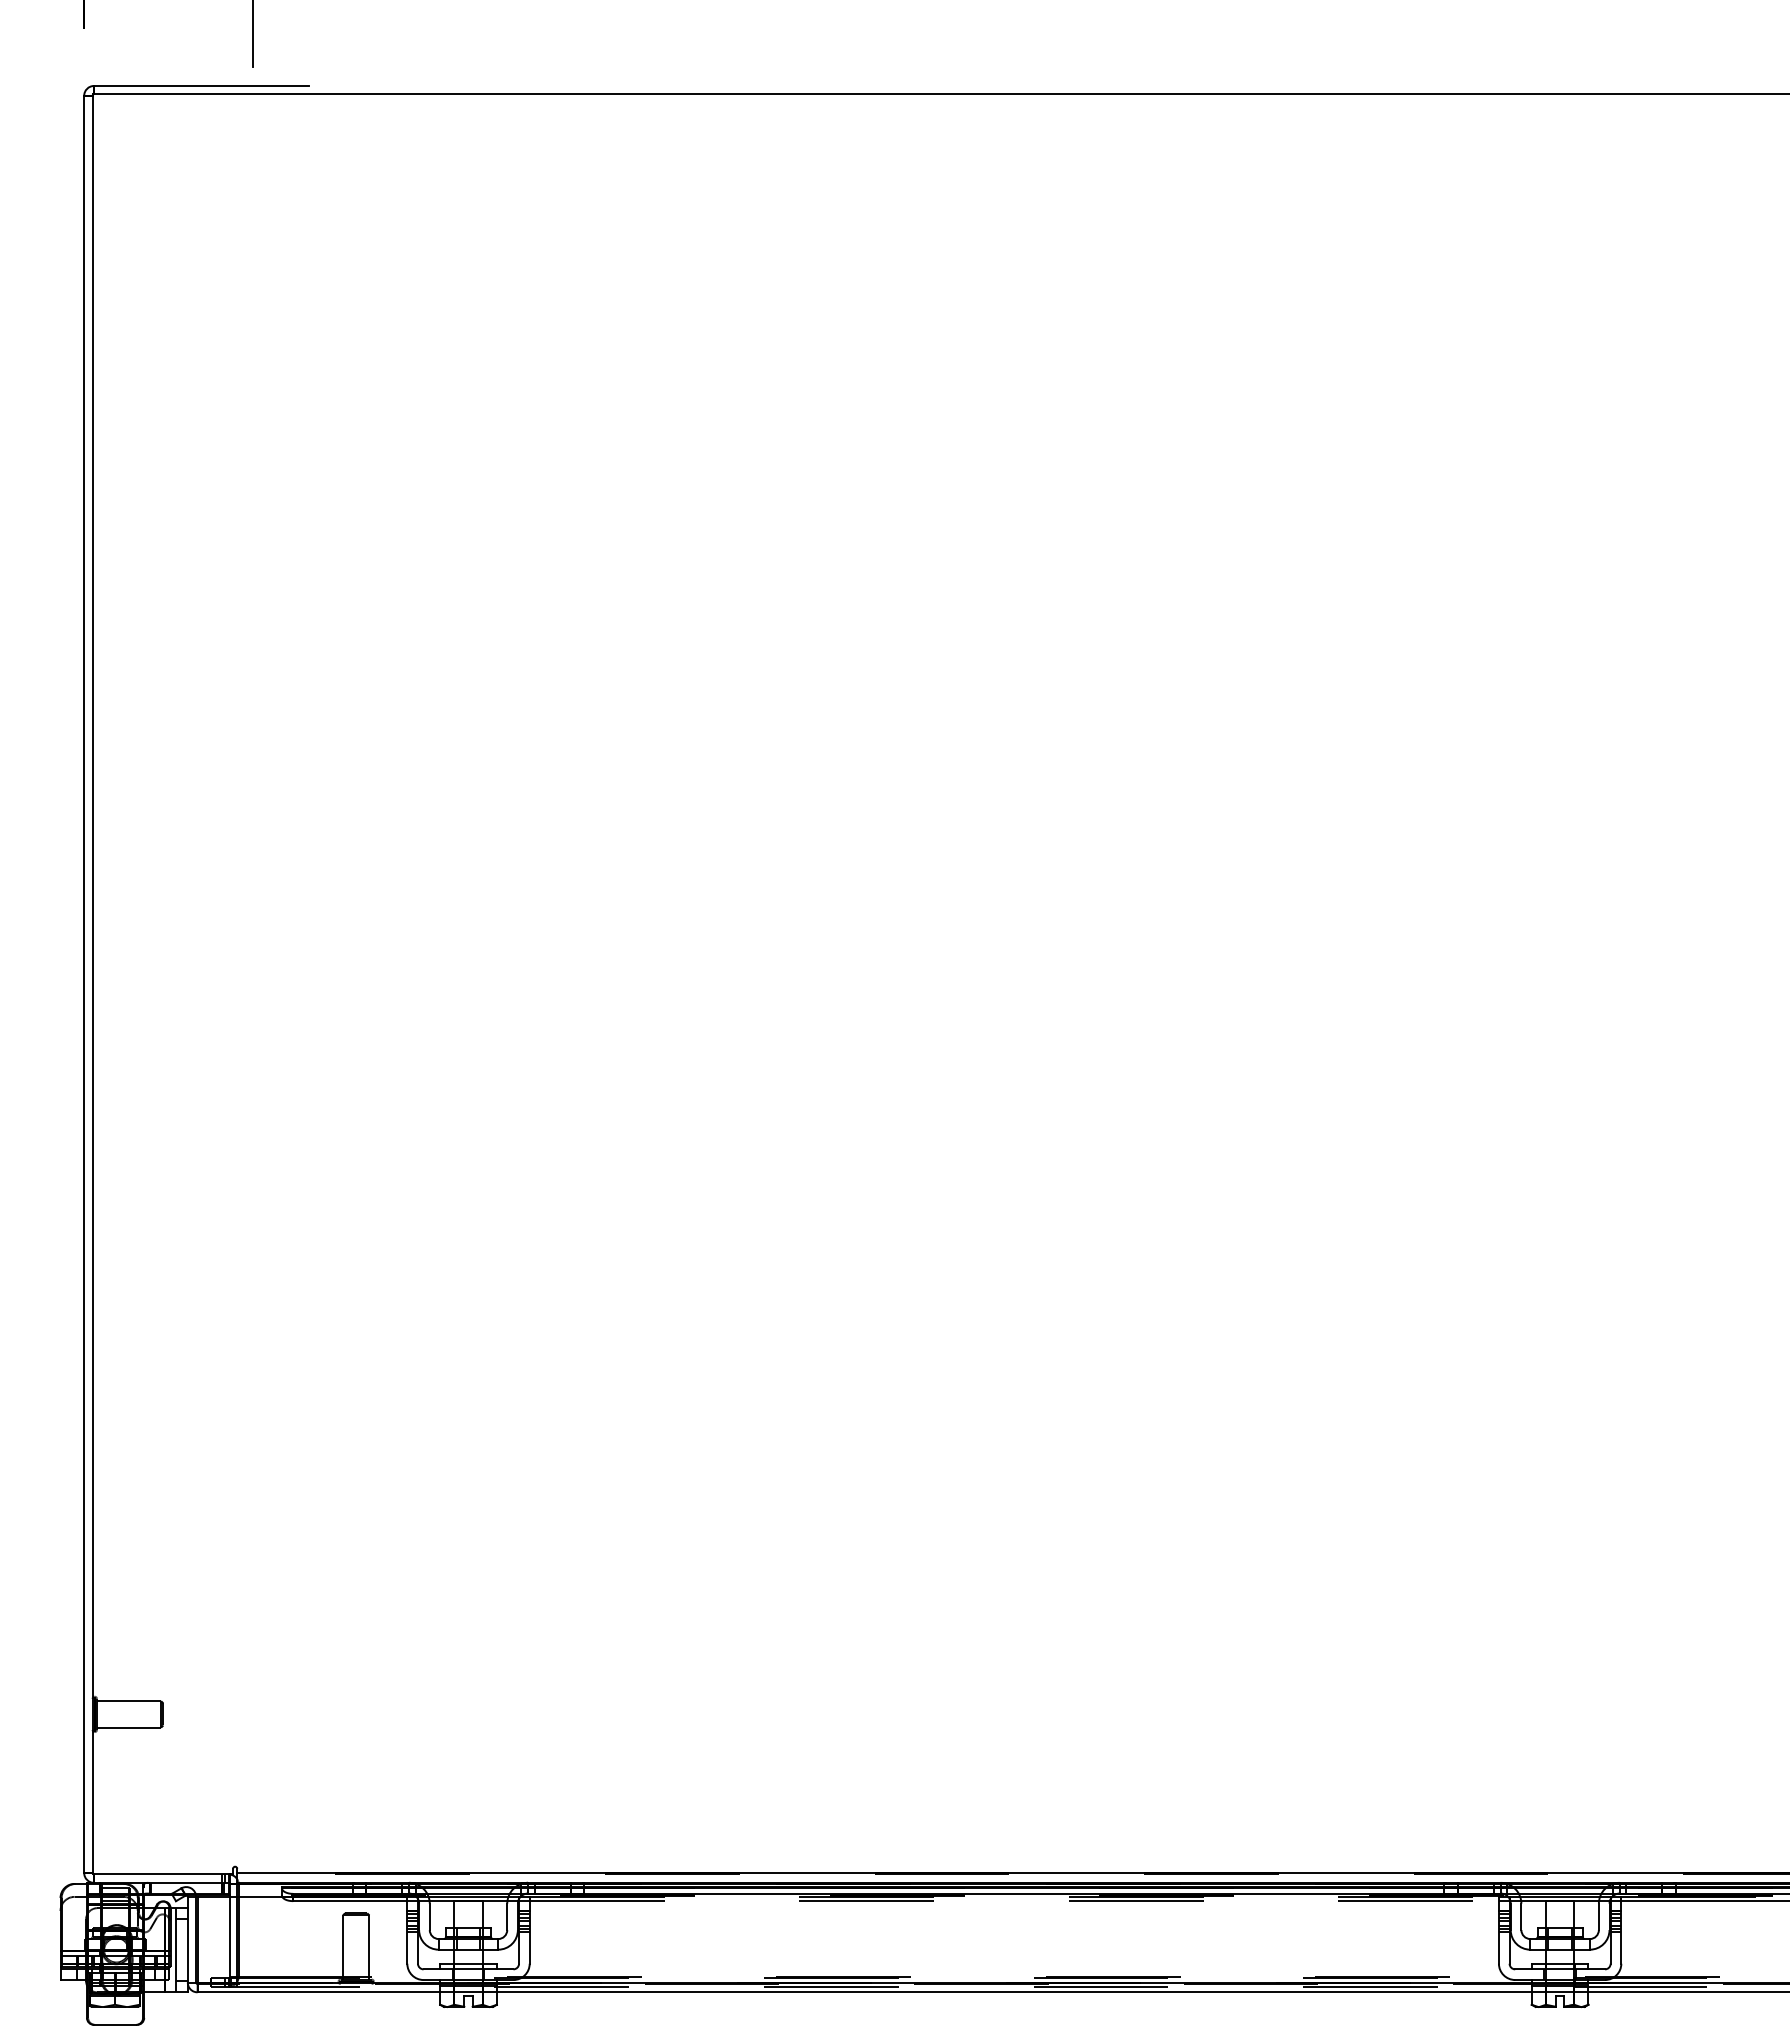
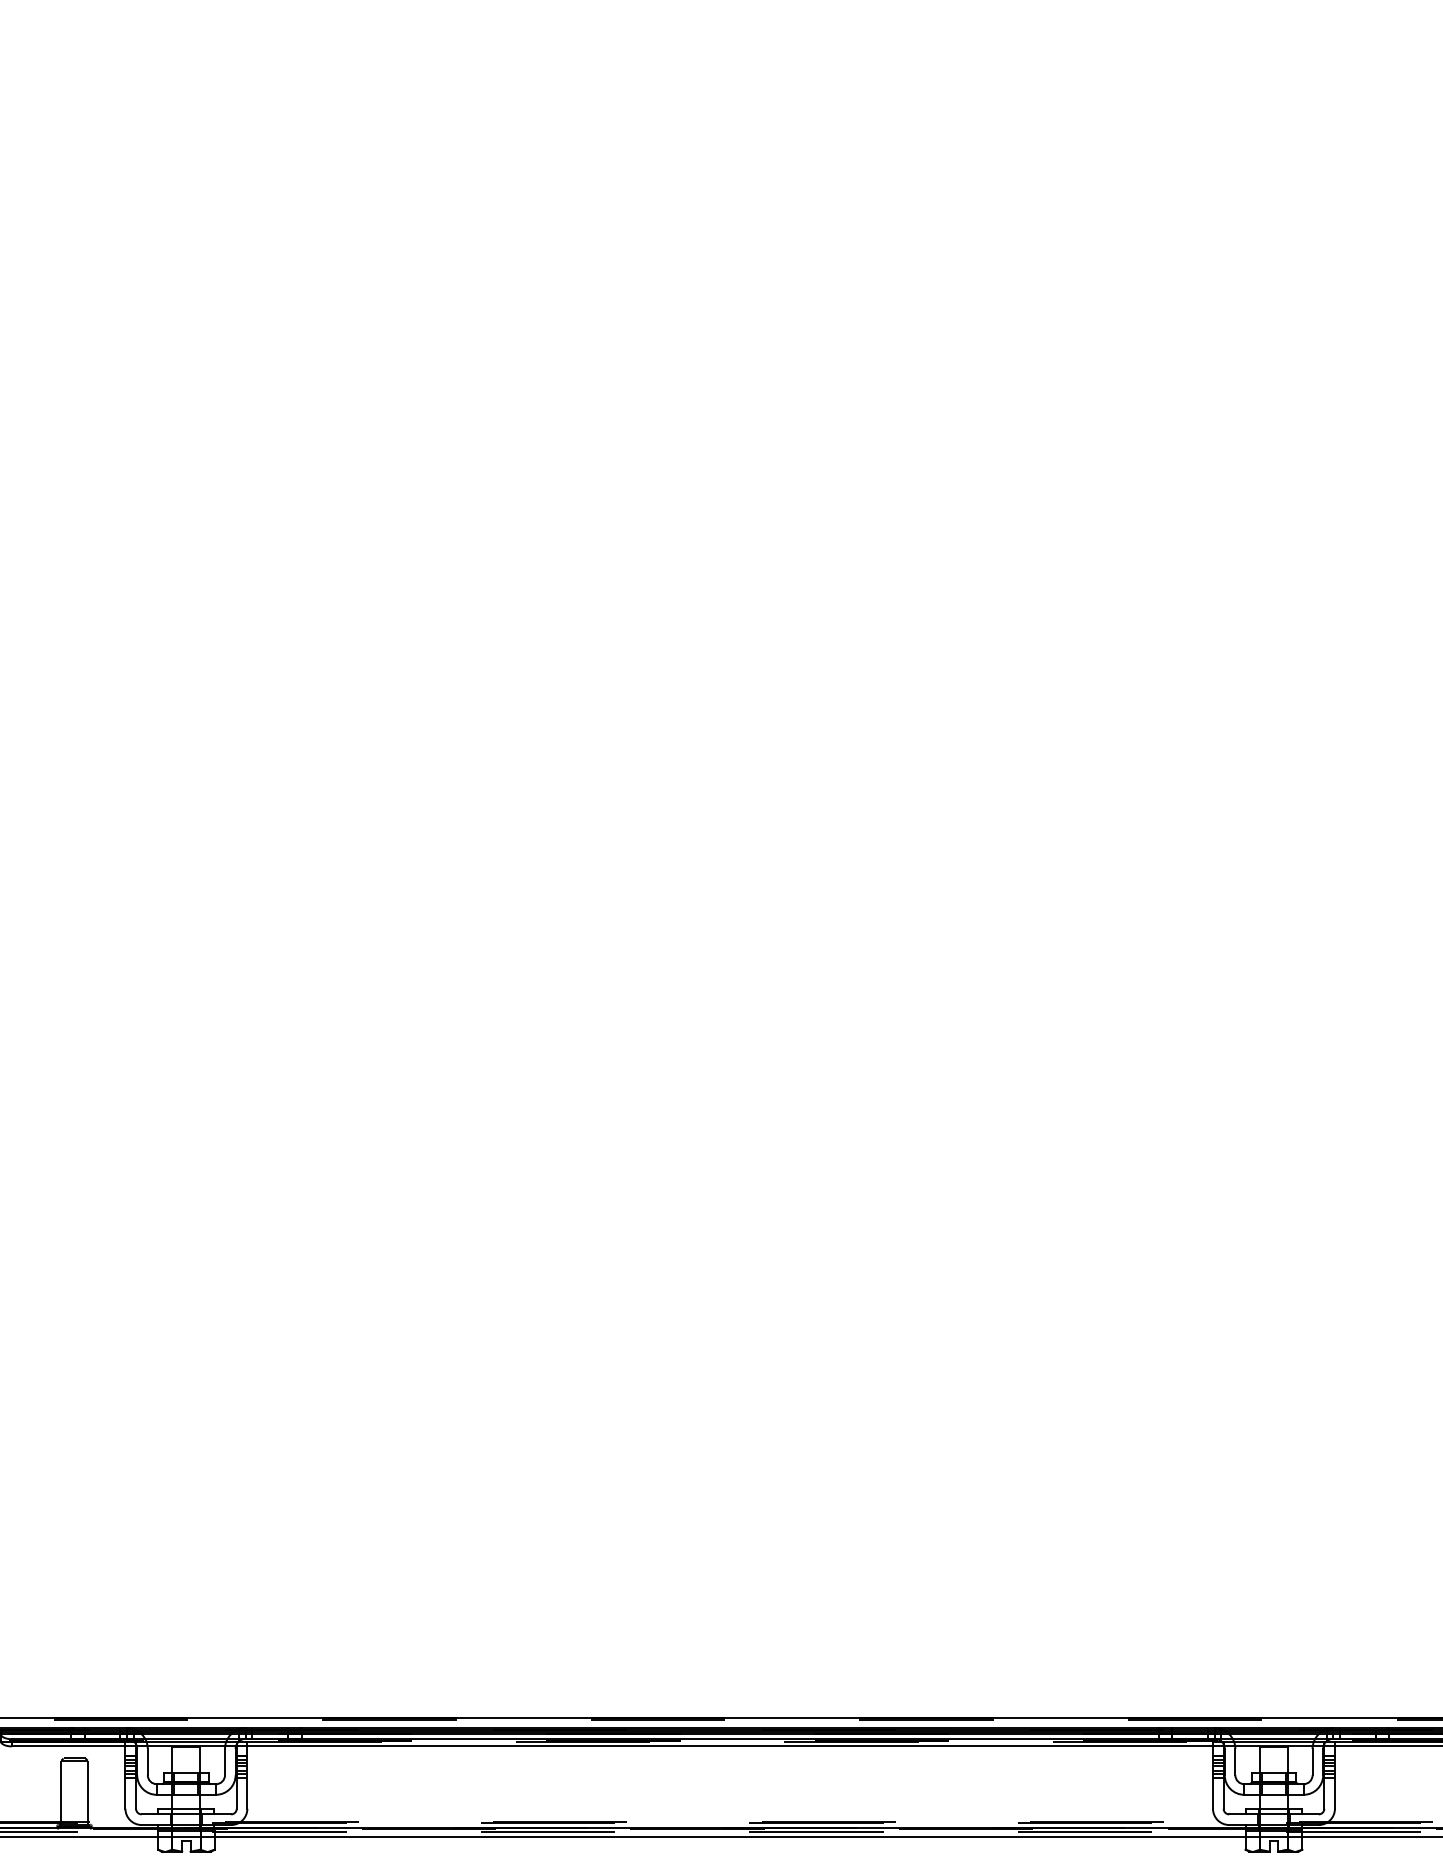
line: (1014, 1901) -> (730, 1746), dashed -> solid

